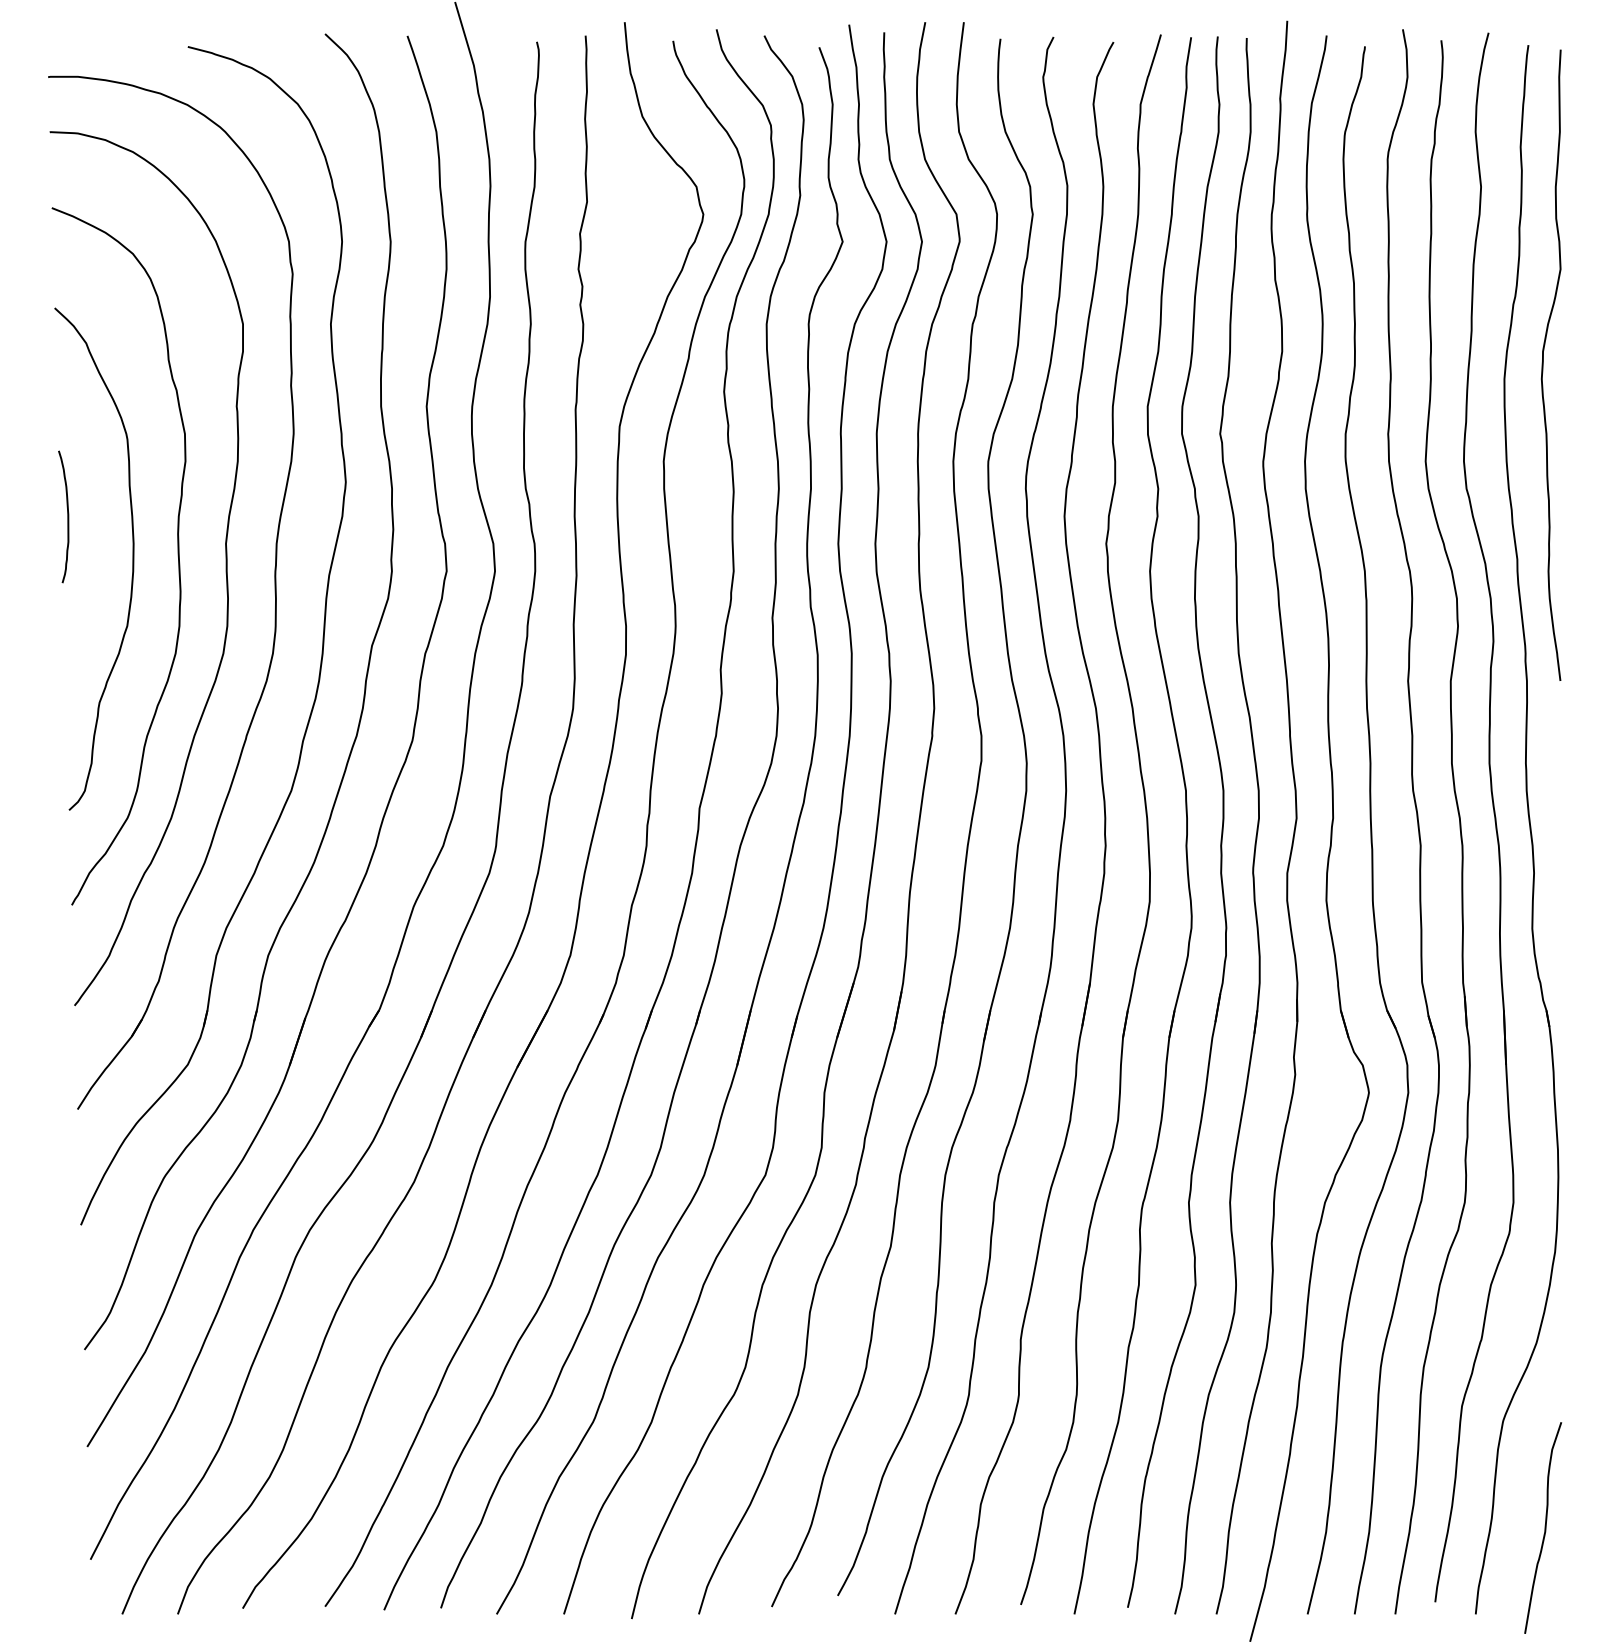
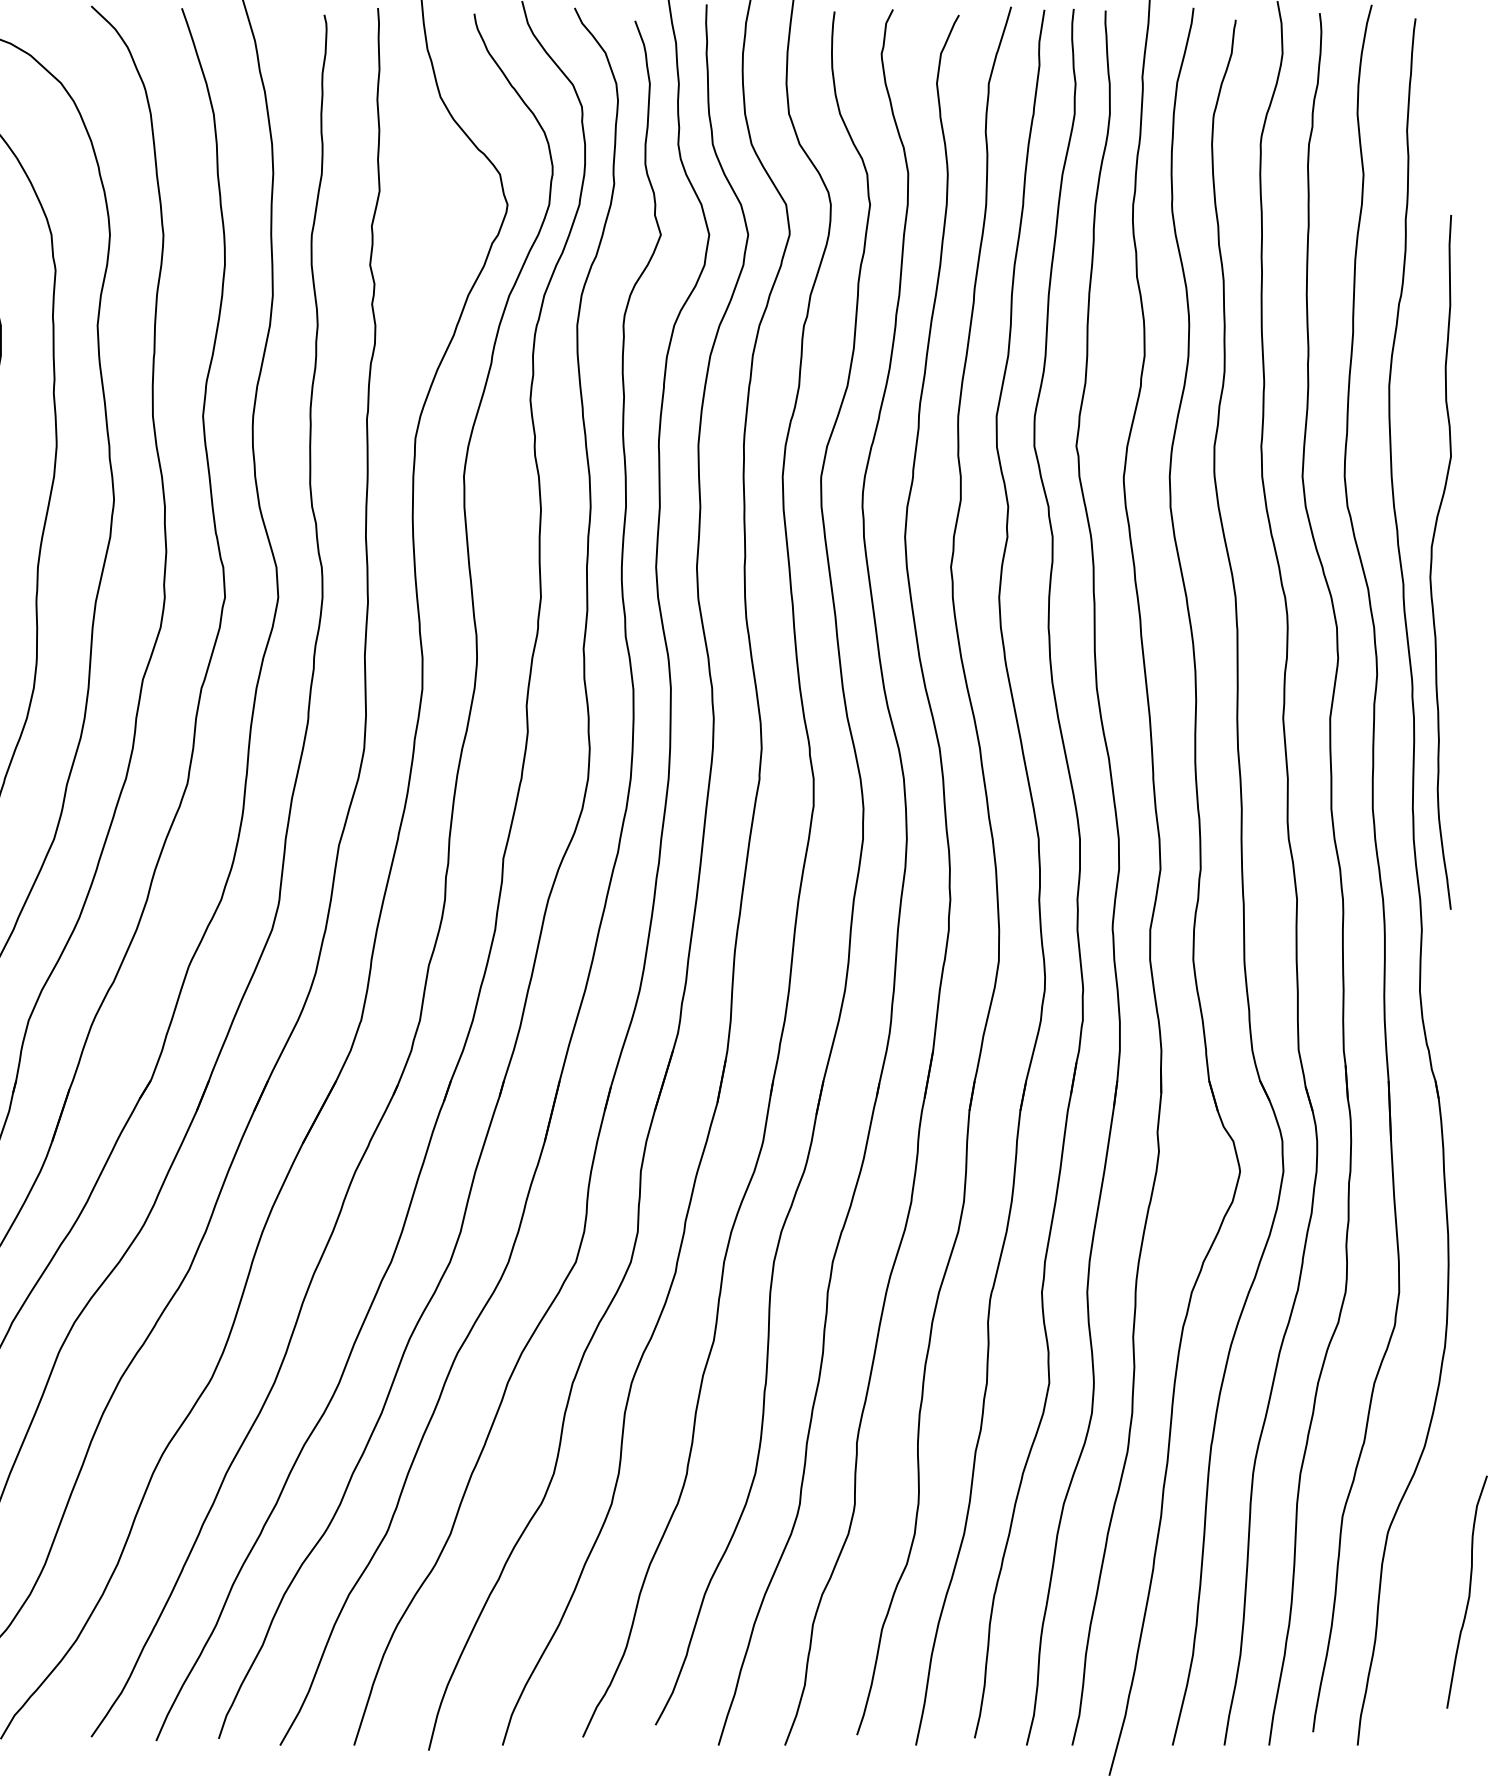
curve: (1543, 364) -> (1432, 561), moved
curve: (1544, 1527) -> (1468, 1591), moved

